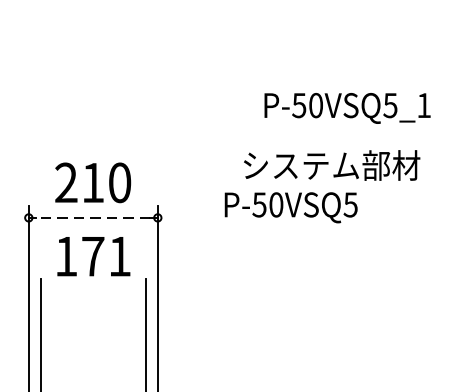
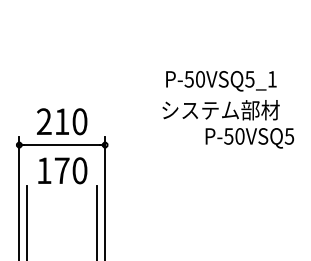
text: (347, 108) -> (221, 81), moved
text: (290, 208) -> (249, 138), moved
line: (92, 218) -> (61, 145), dashed -> solid
text: (119, 256) -> (79, 170), 171 -> 170

